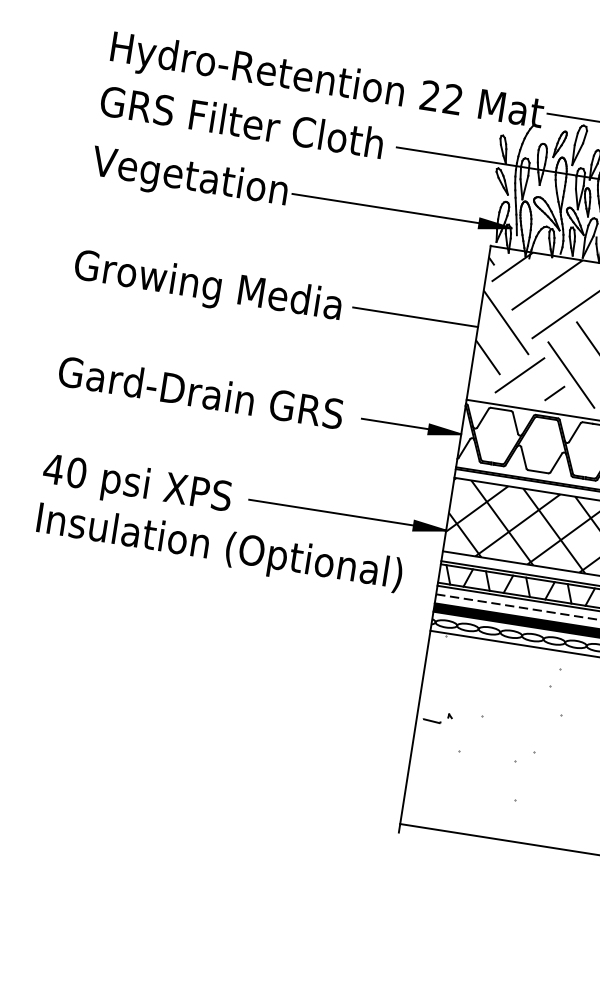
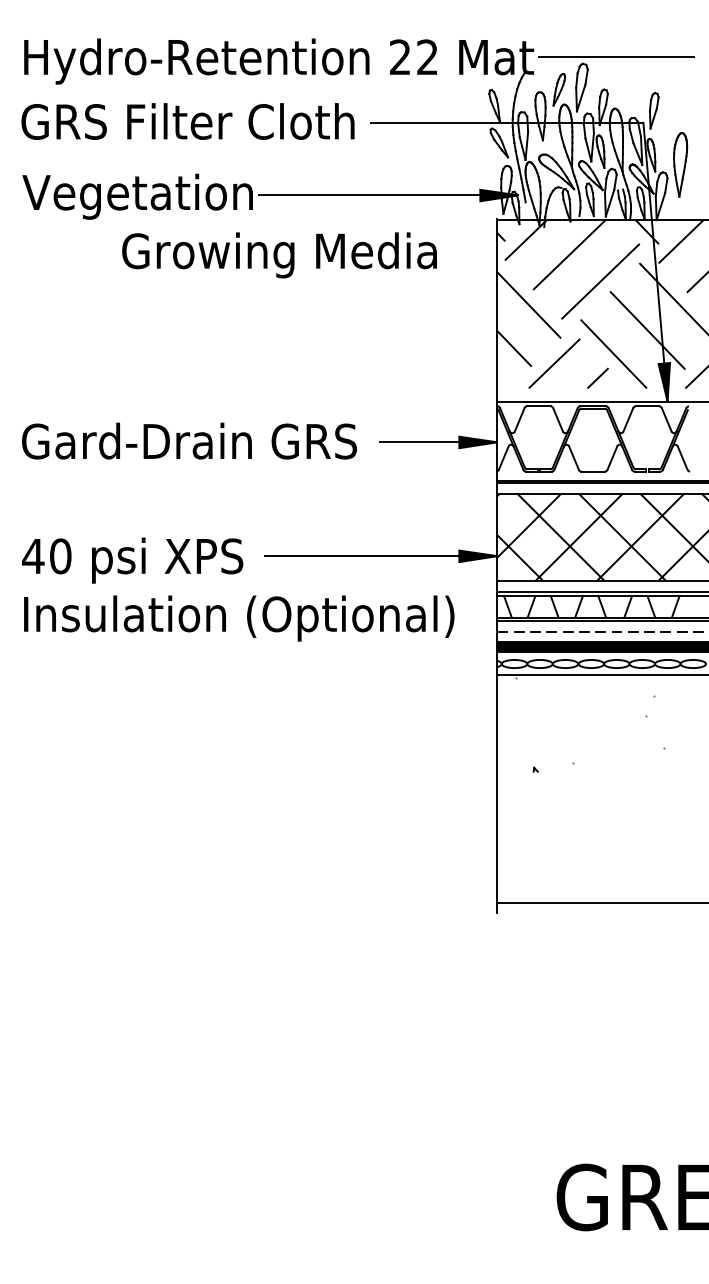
text: (207, 288) -> (279, 255), moved
line: (415, 317) -> (423, 315), removed
hatch: (474, 759) -> (571, 815), removed

